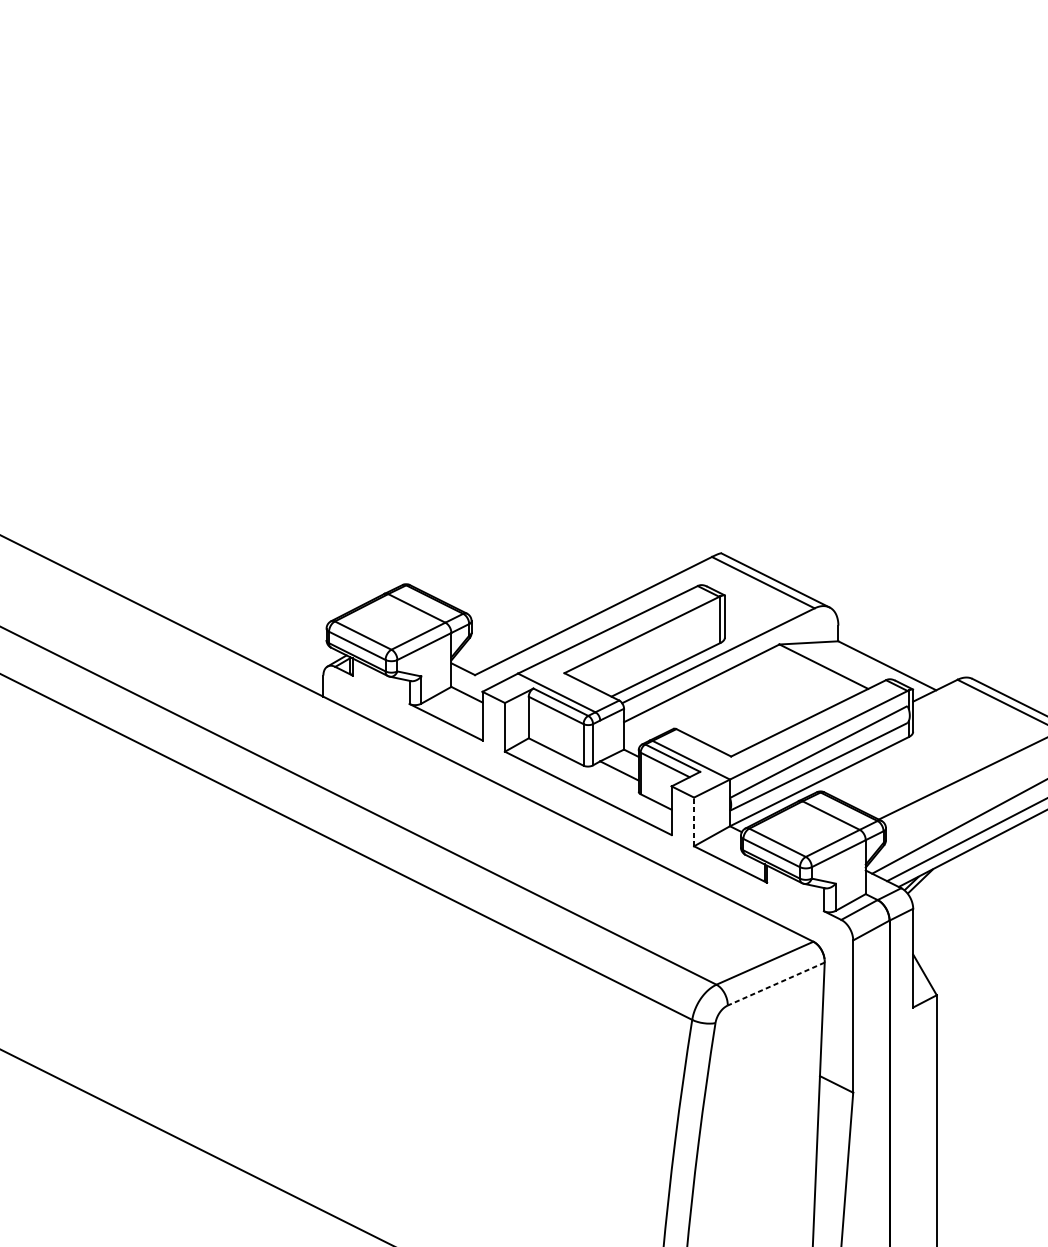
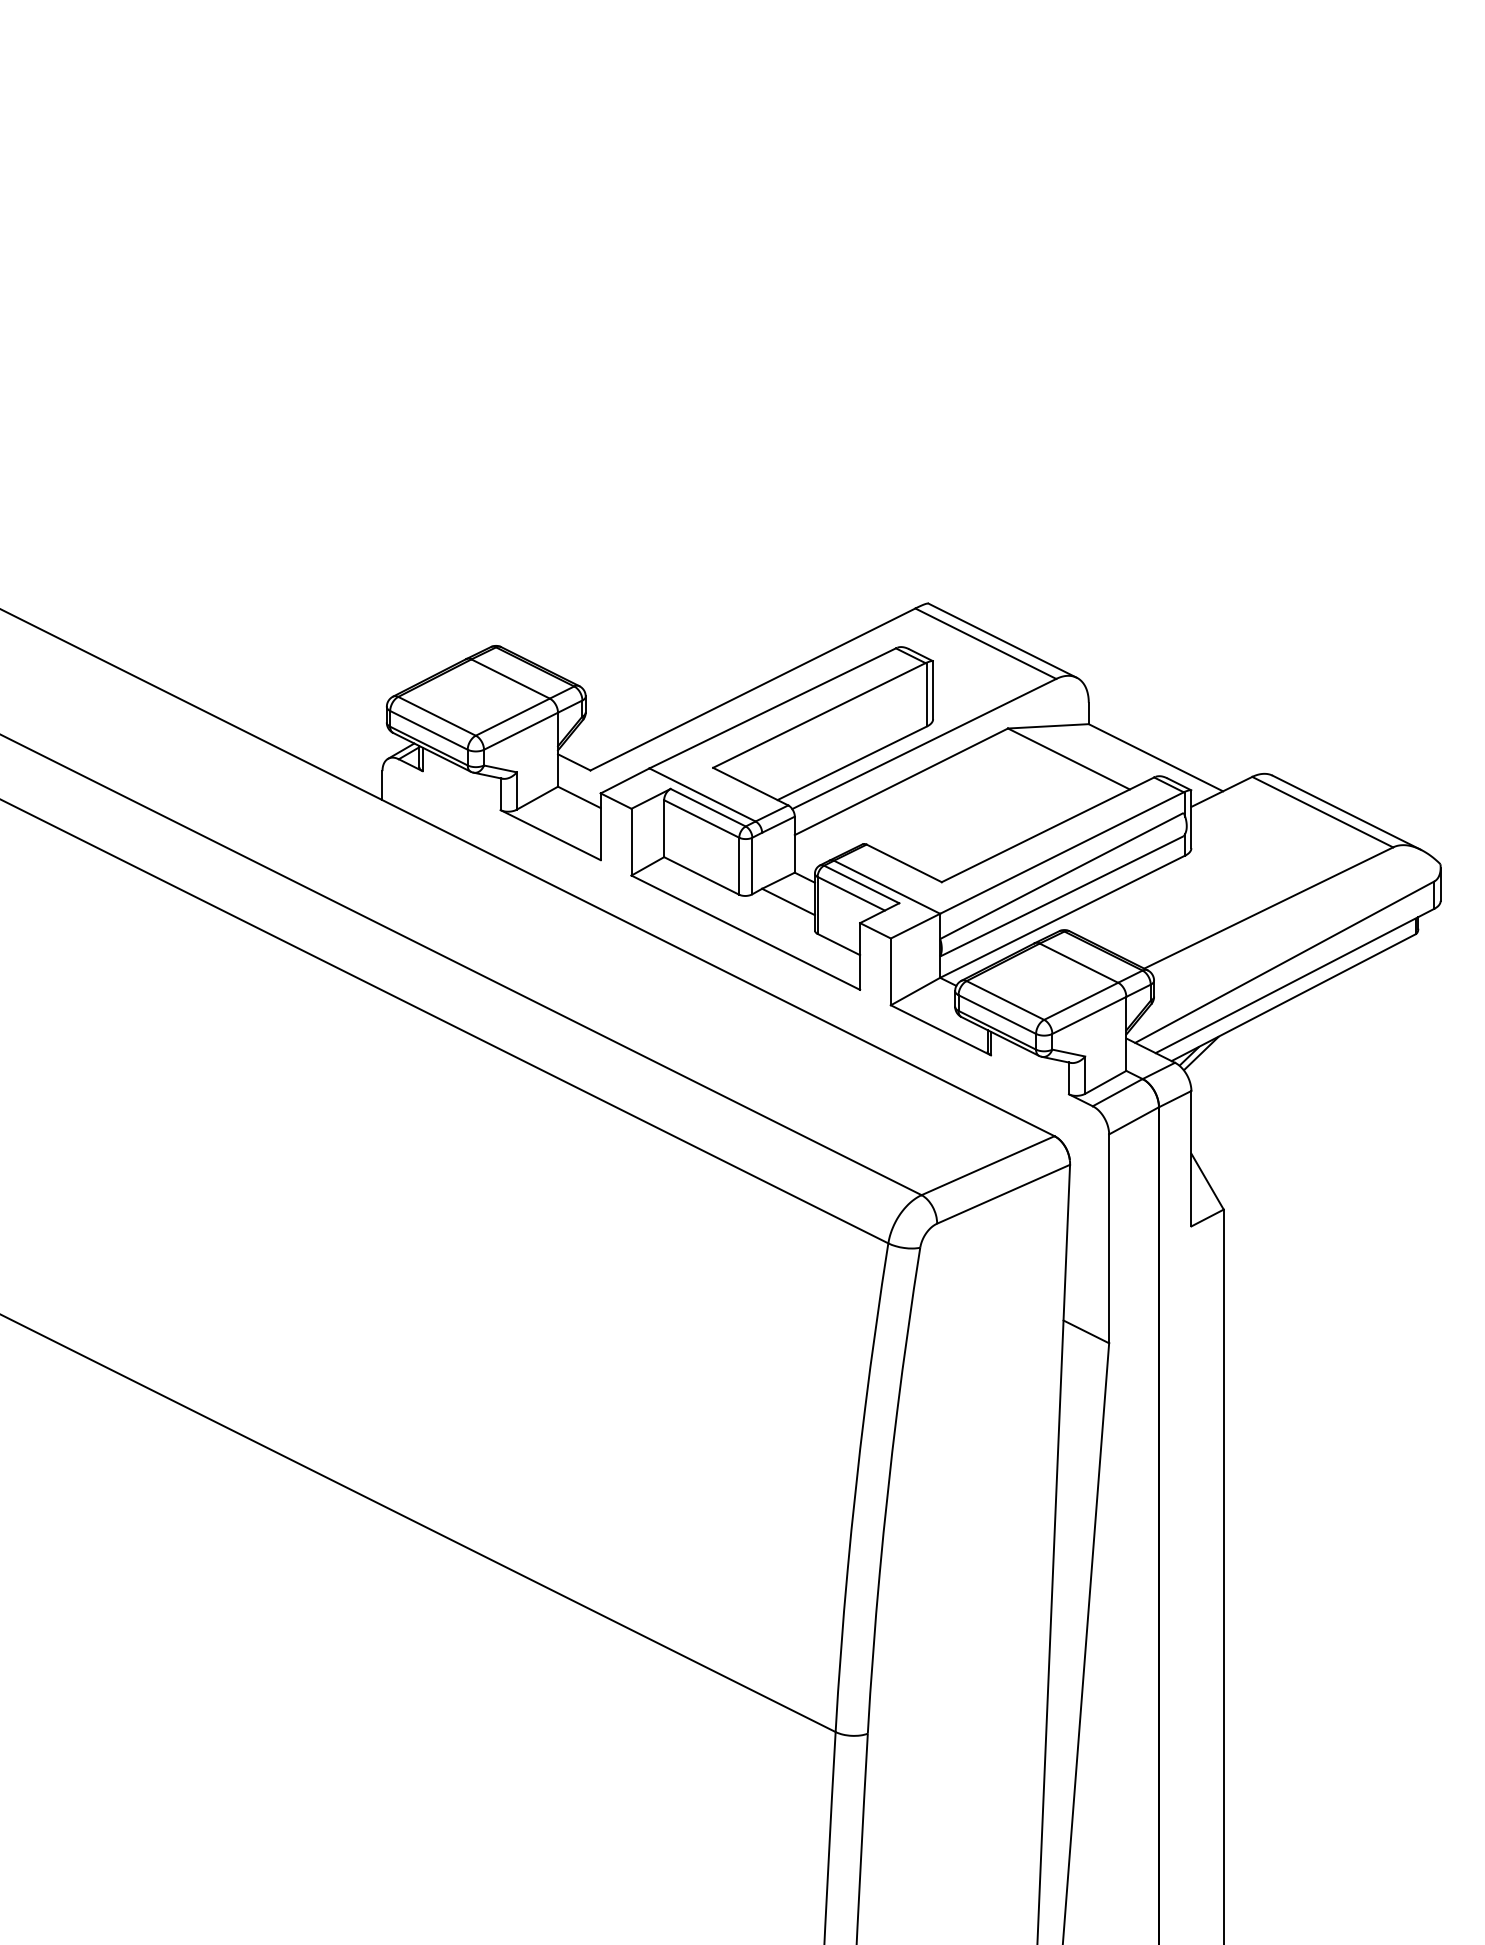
line: (693, 821) -> (890, 971), dashed -> solid
line: (776, 984) -> (1003, 1194), dashed -> solid

